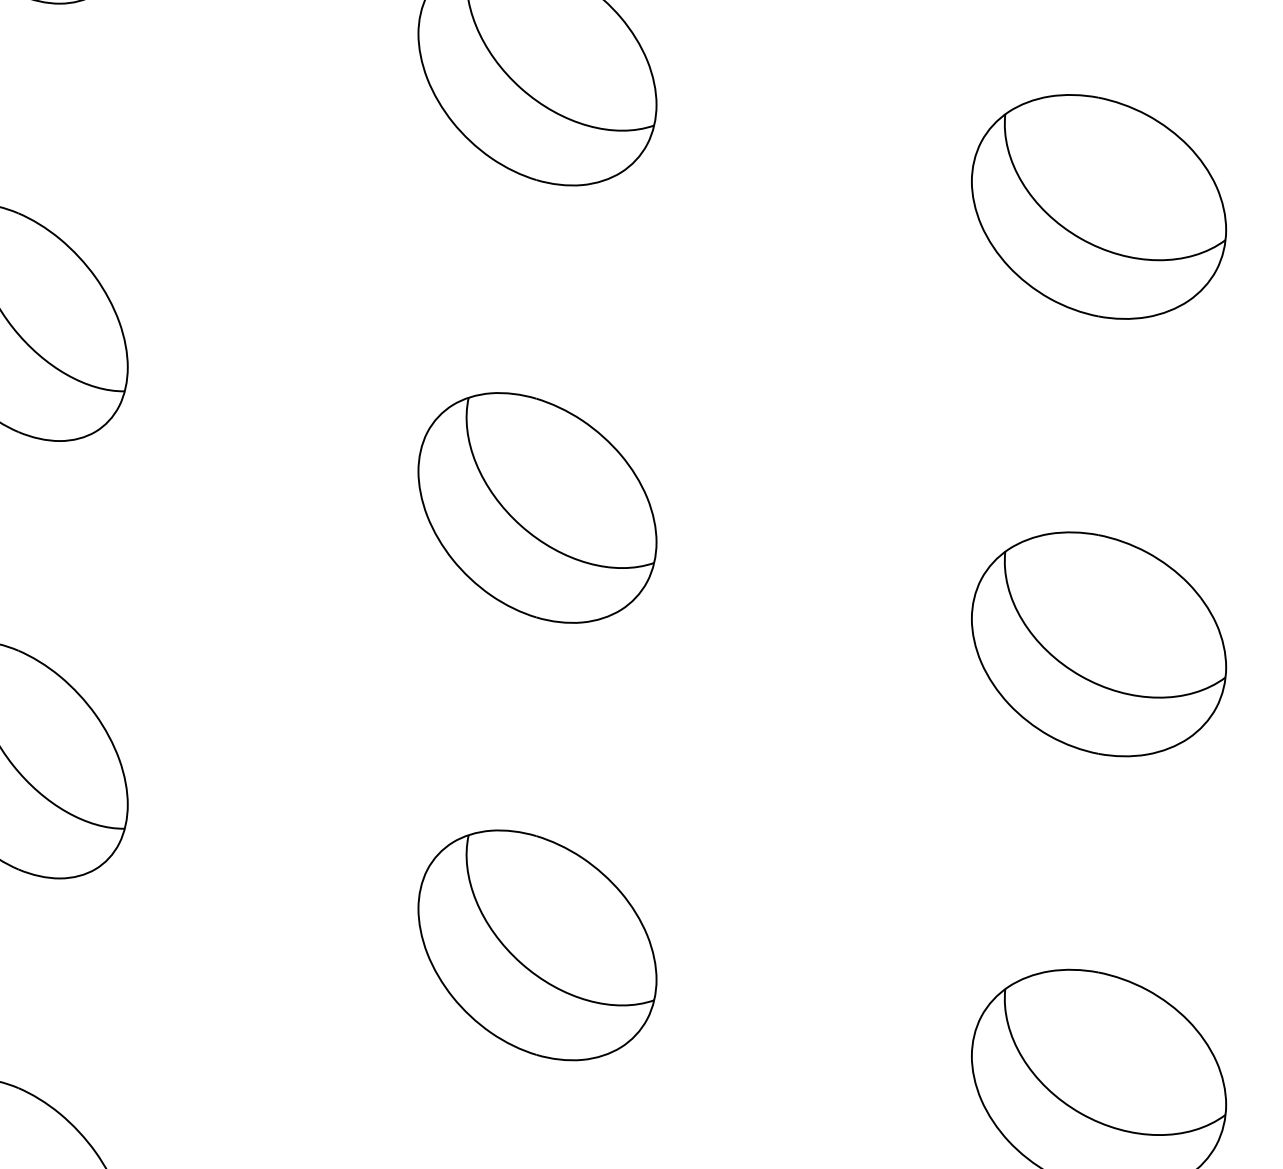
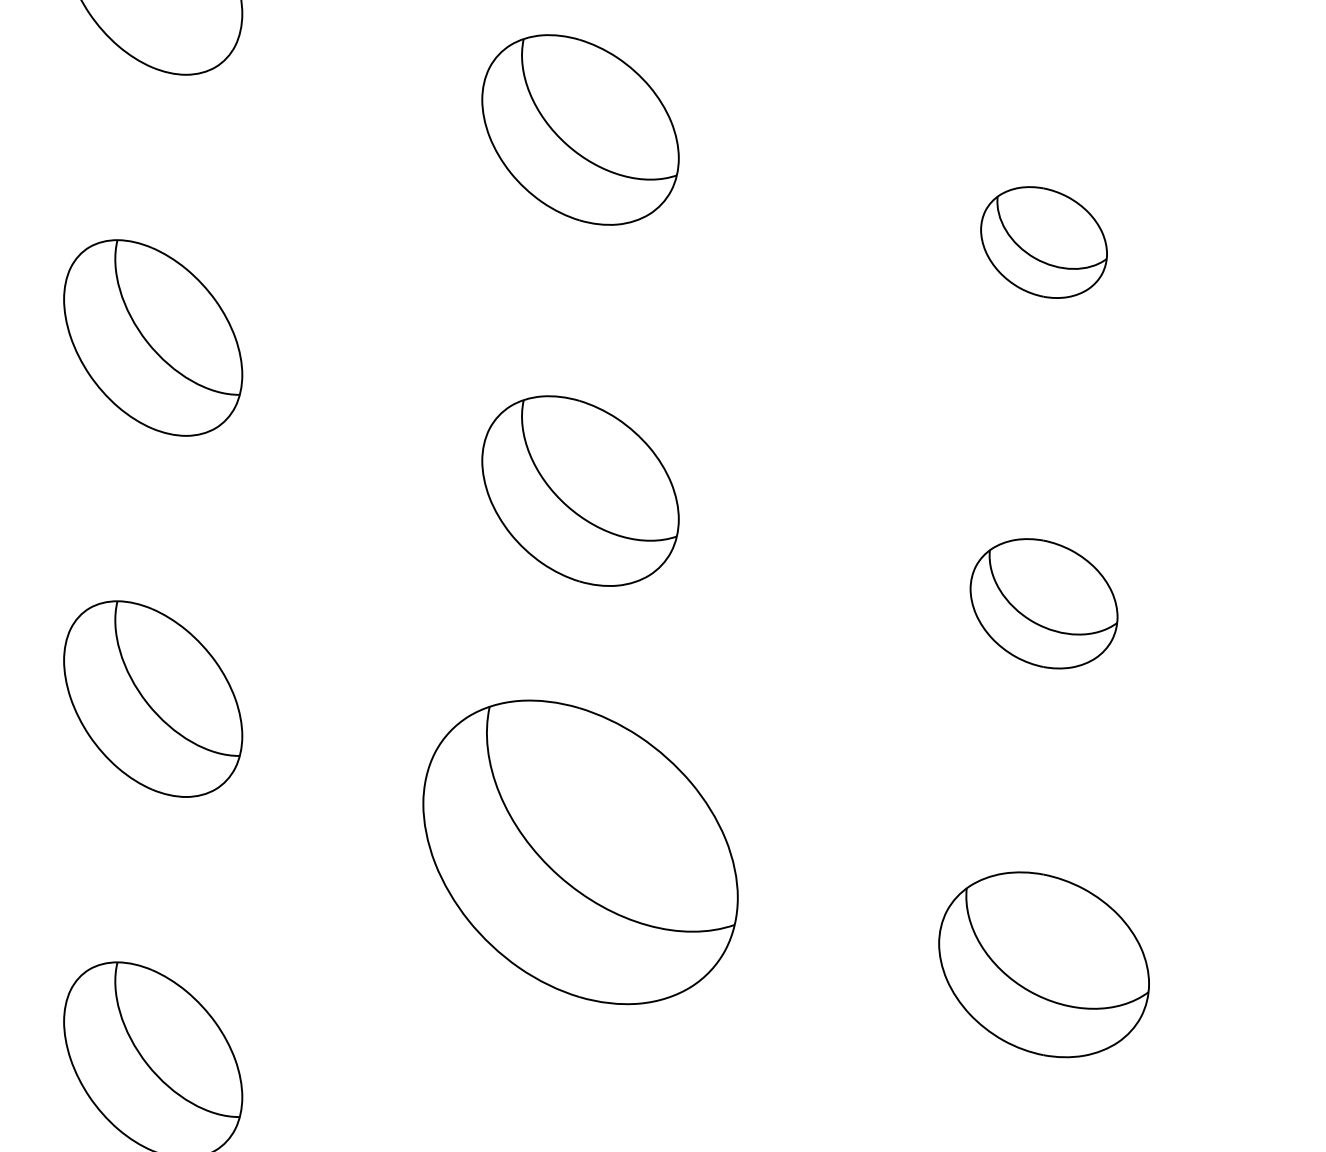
part: (1098, 206) -> (1043, 242), size x0.6
part: (1098, 644) -> (1043, 603), size x0.7
part: (537, 944) -> (580, 851), size x1.6

